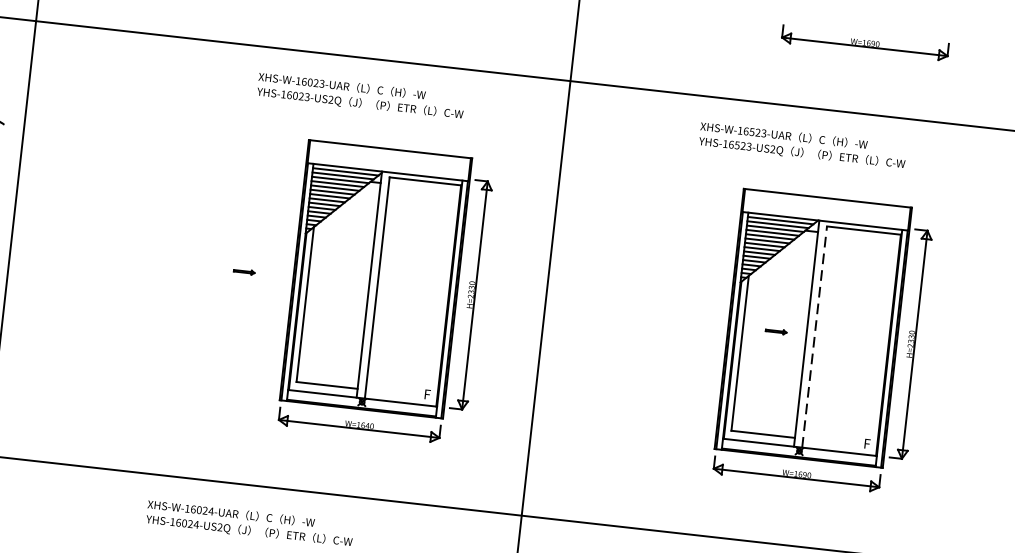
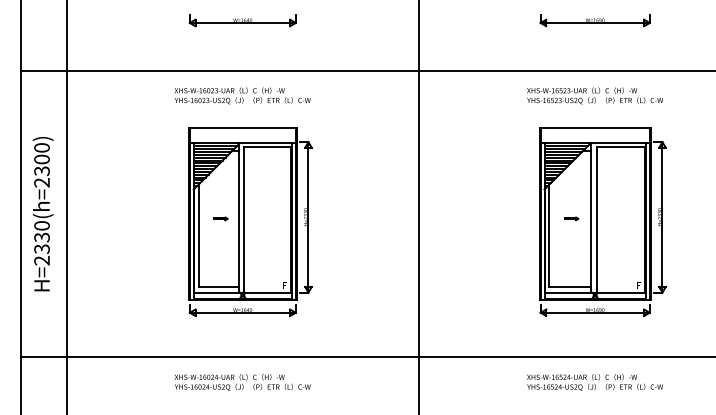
part: (864, 42) -> (594, 20), moved
text: (360, 95) -> (242, 95), moved
text: (802, 145) -> (594, 95), moved
part: (386, 291) -> (250, 221), moved
line: (814, 336) -> (596, 219), dashed -> solid

